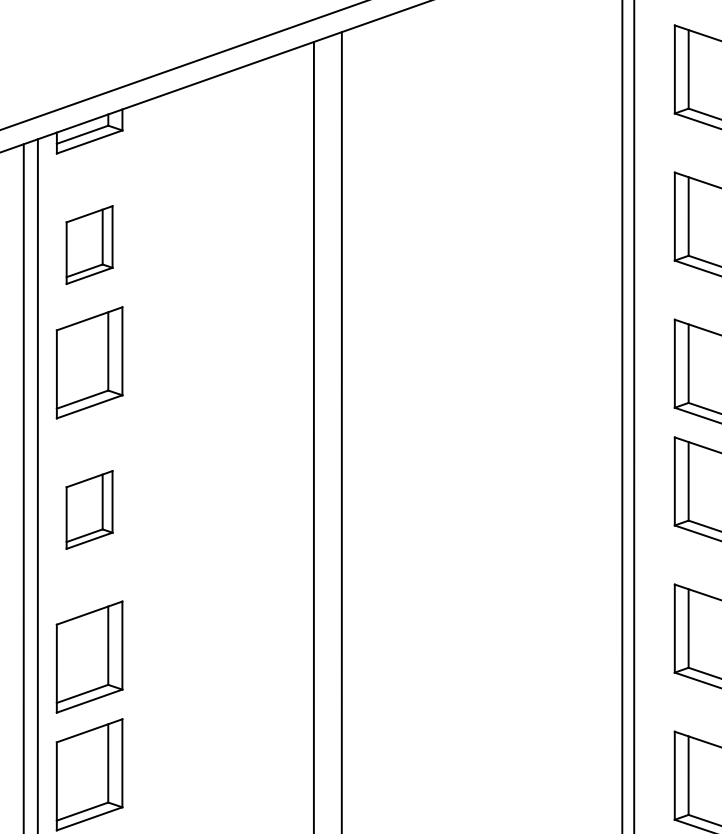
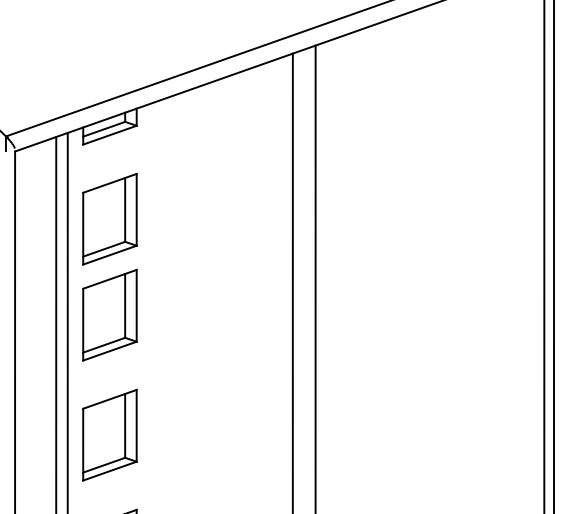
part: (89, 244) -> (109, 218), size x1.43
part: (89, 509) -> (109, 434), size x1.43

